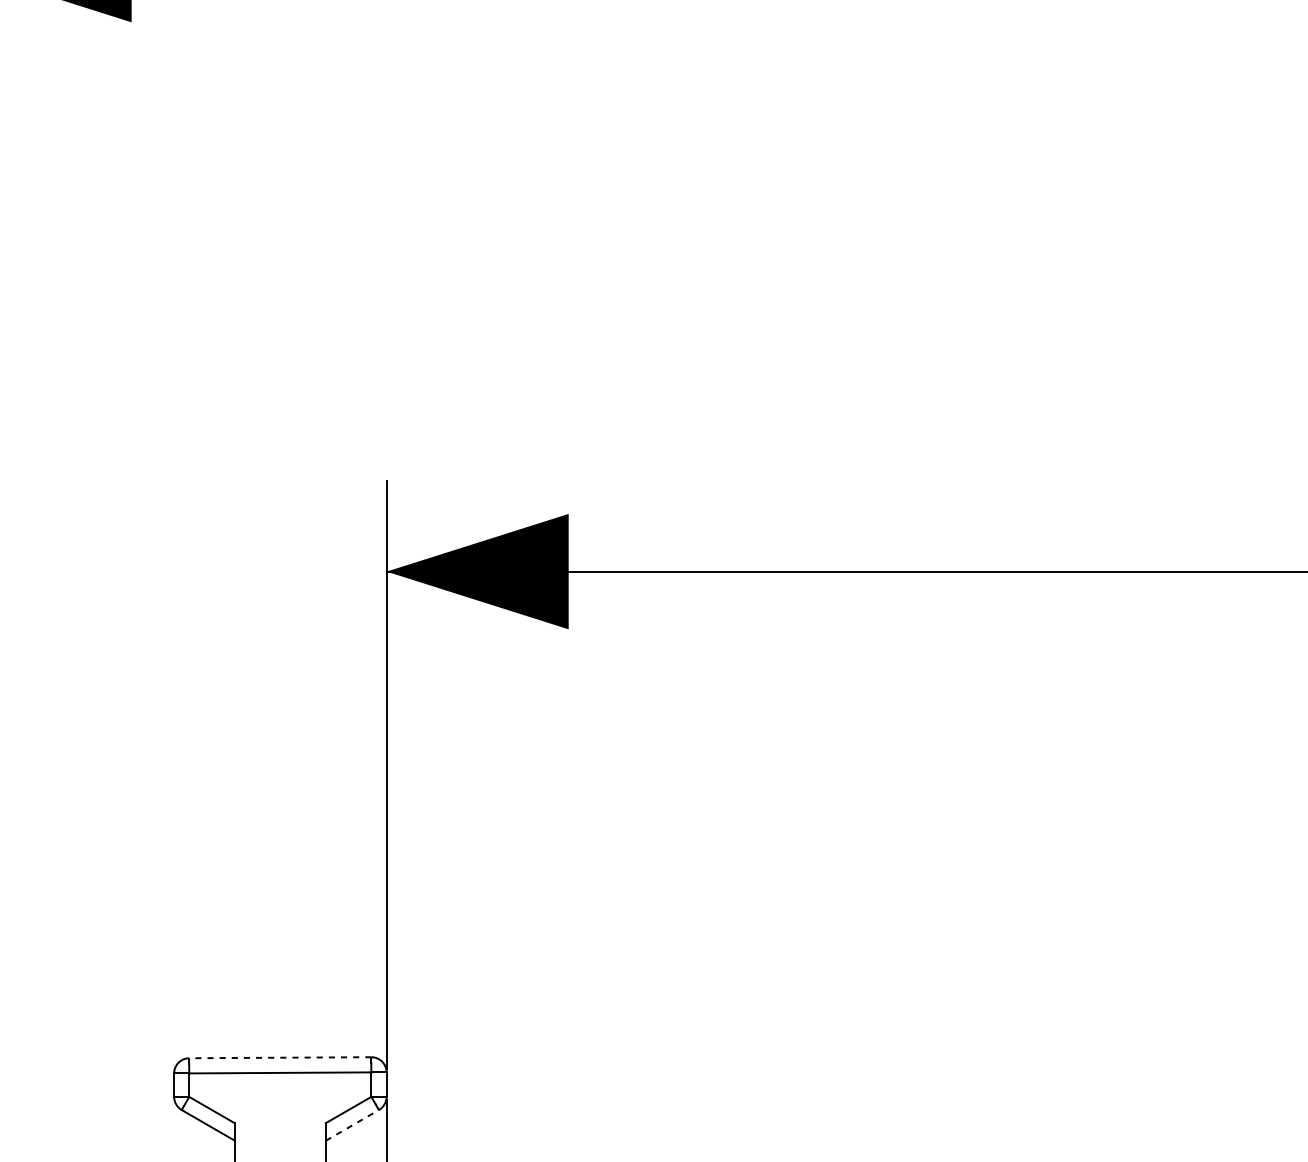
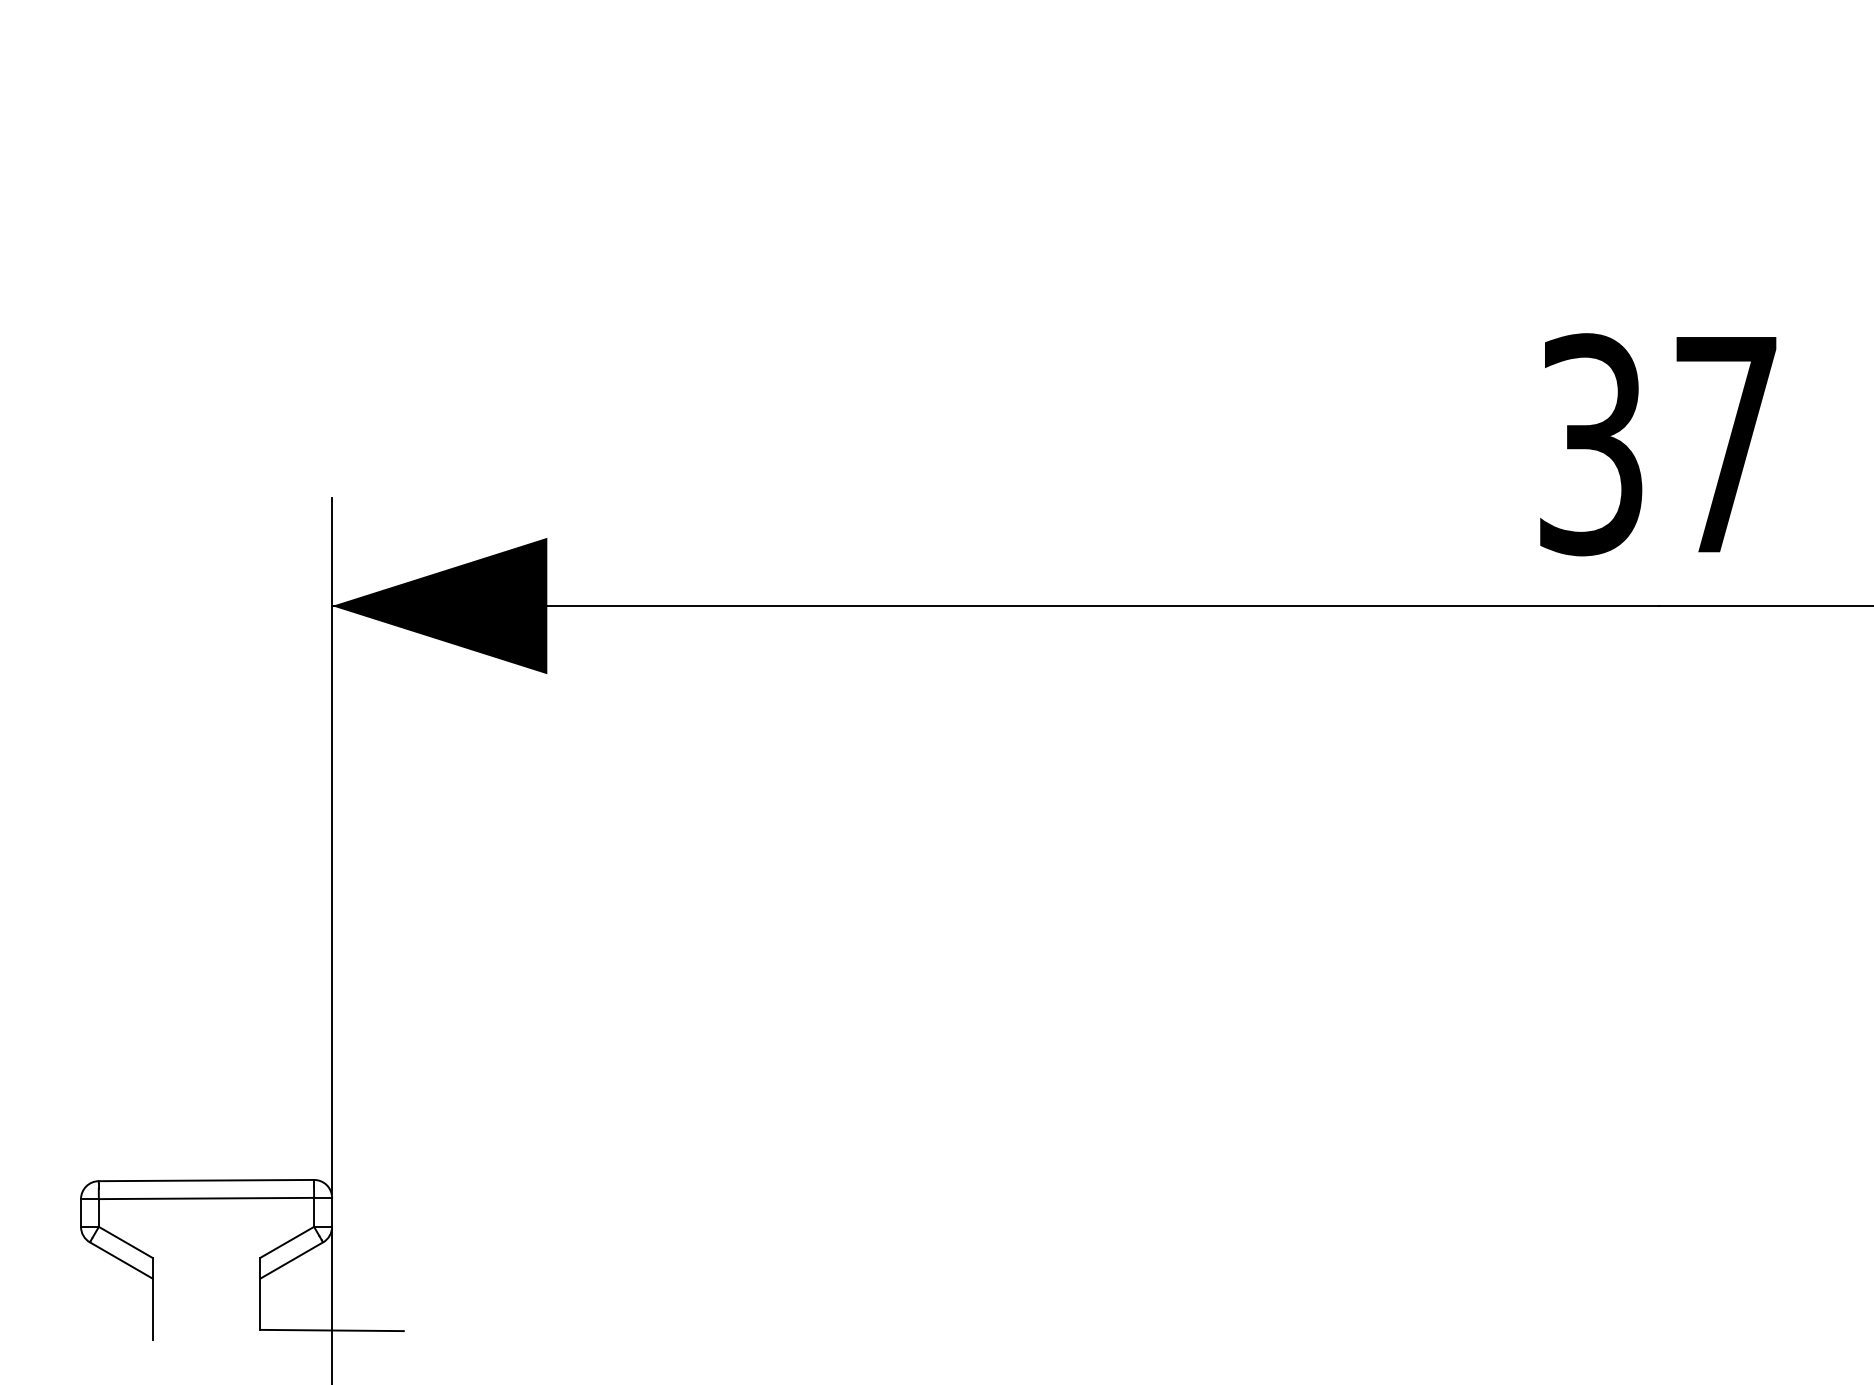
line: (280, 1057) -> (206, 1180), dashed -> solid
line: (353, 1125) -> (292, 1260), dashed -> solid

